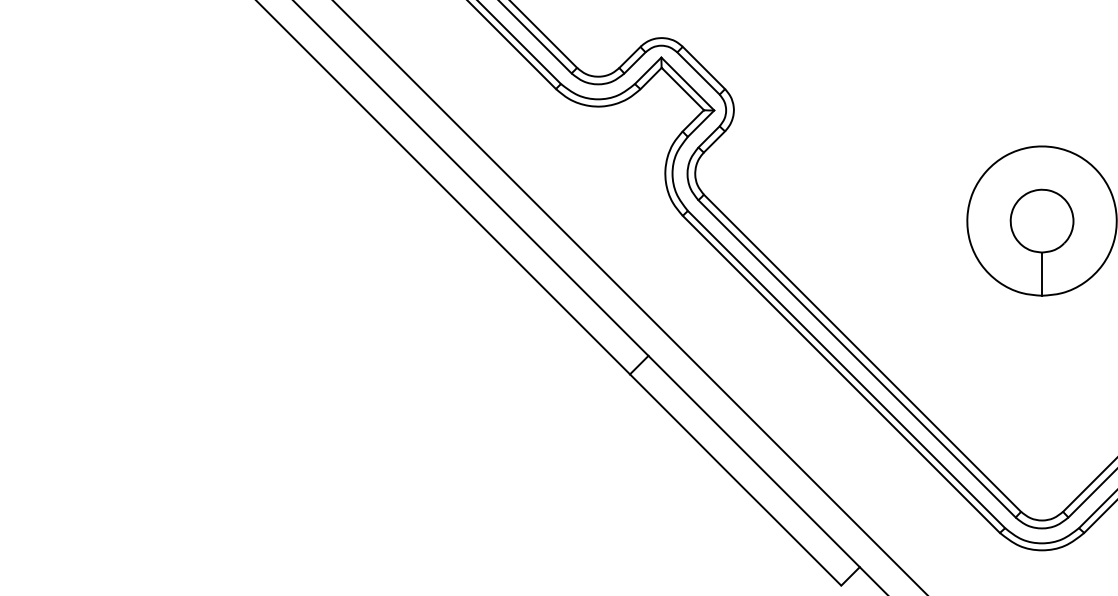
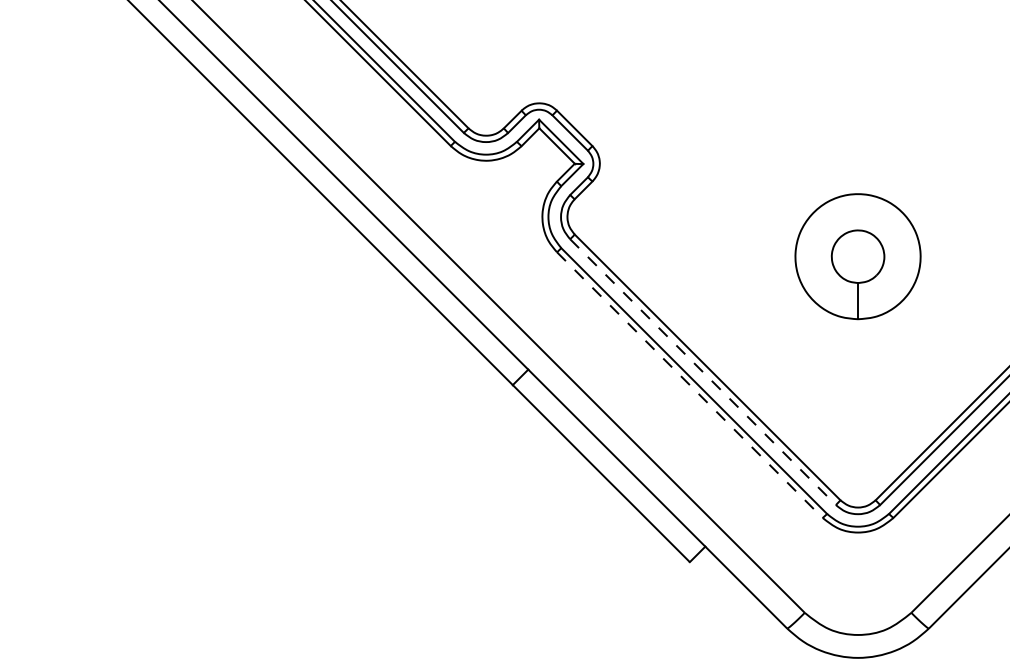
line: (857, 359) -> (703, 372), solid -> dashed
line: (840, 374) -> (689, 385), solid -> dashed

